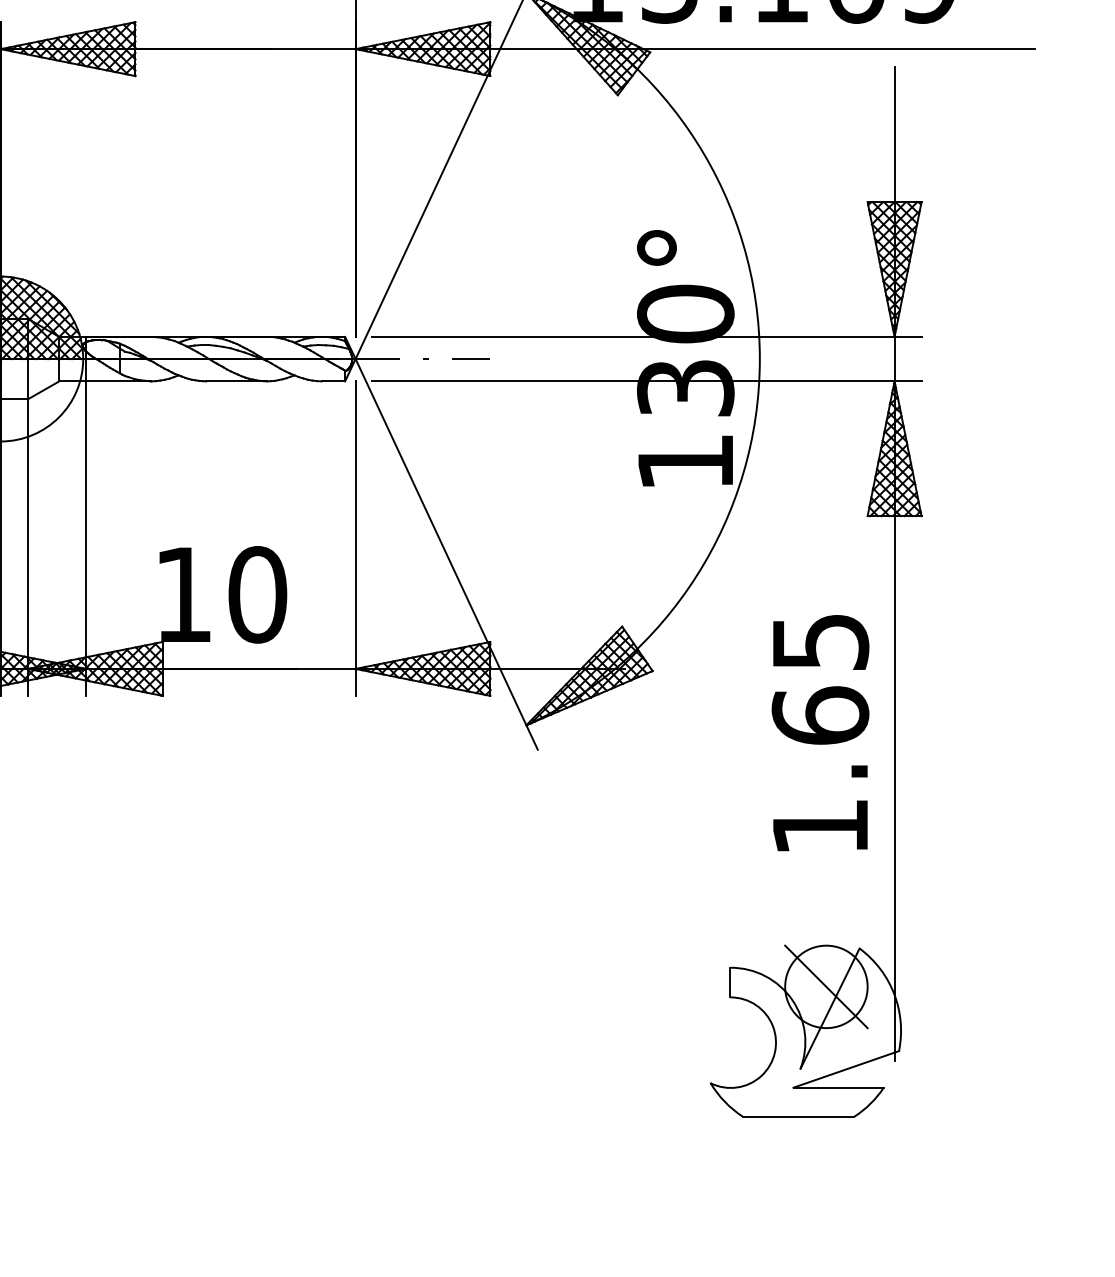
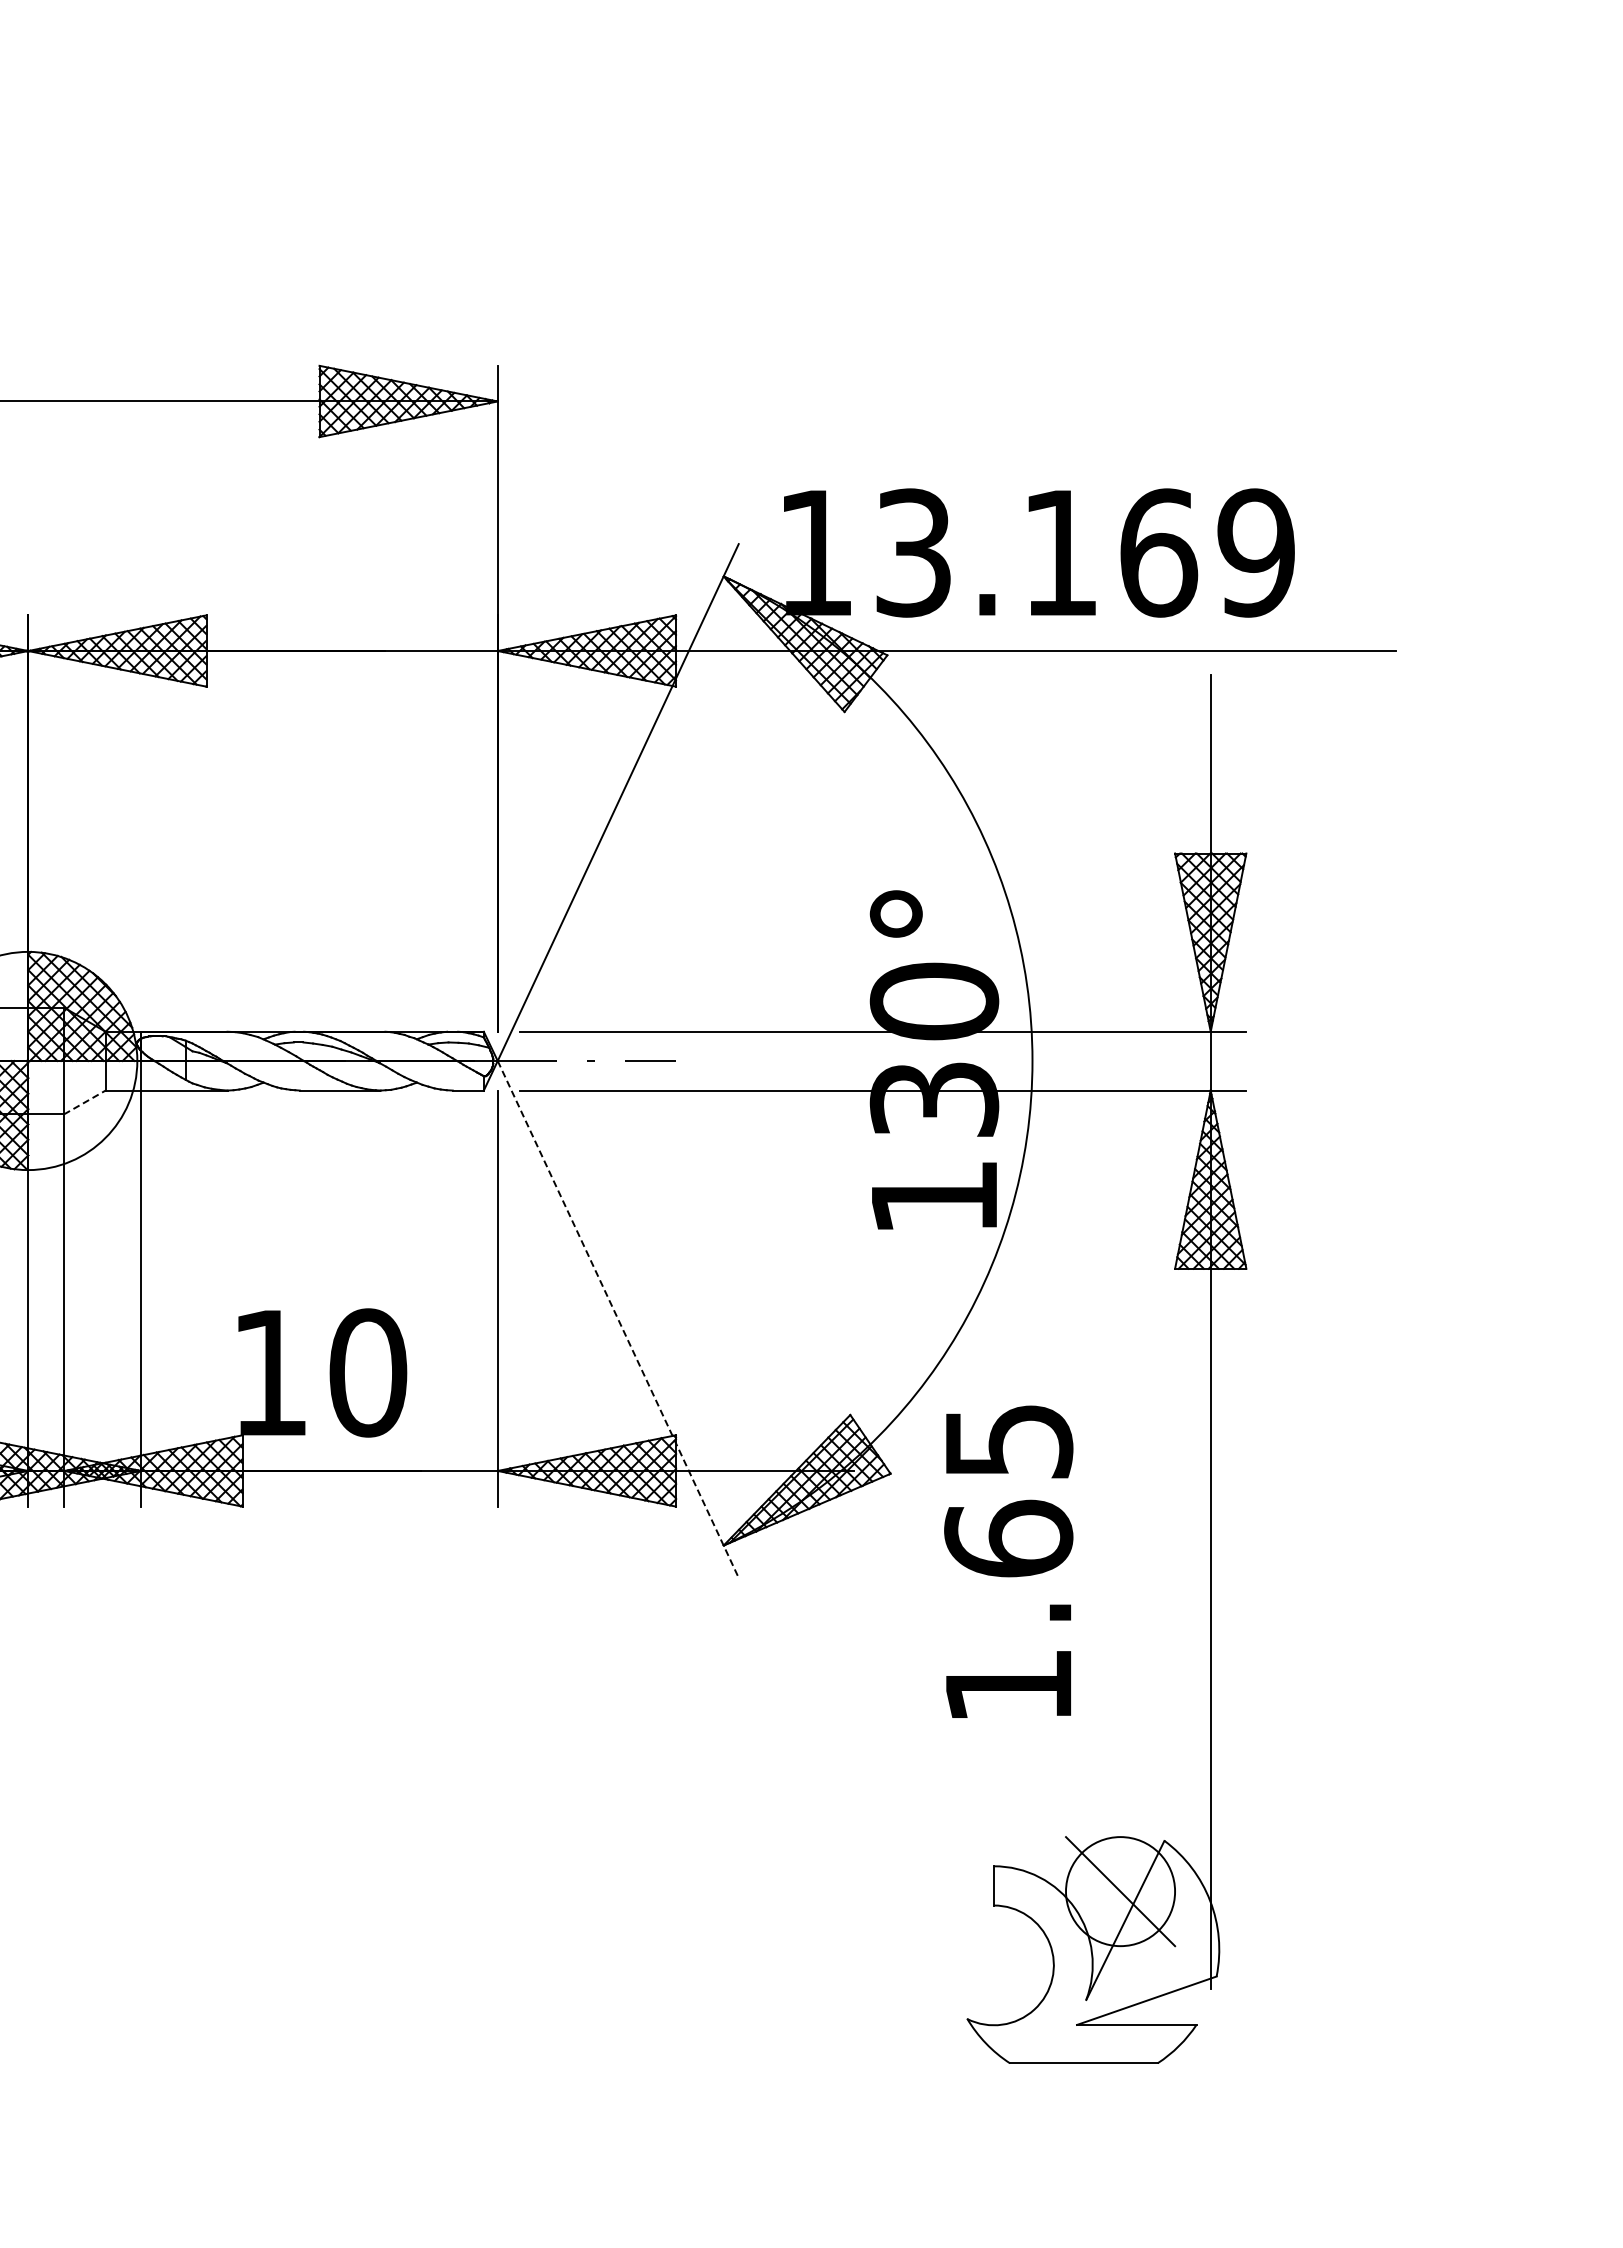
line: (44, 390) -> (85, 1102), solid -> dashed
line: (446, 554) -> (618, 1319), solid -> dashed
text: (820, 732) -> (1008, 1561), moved

